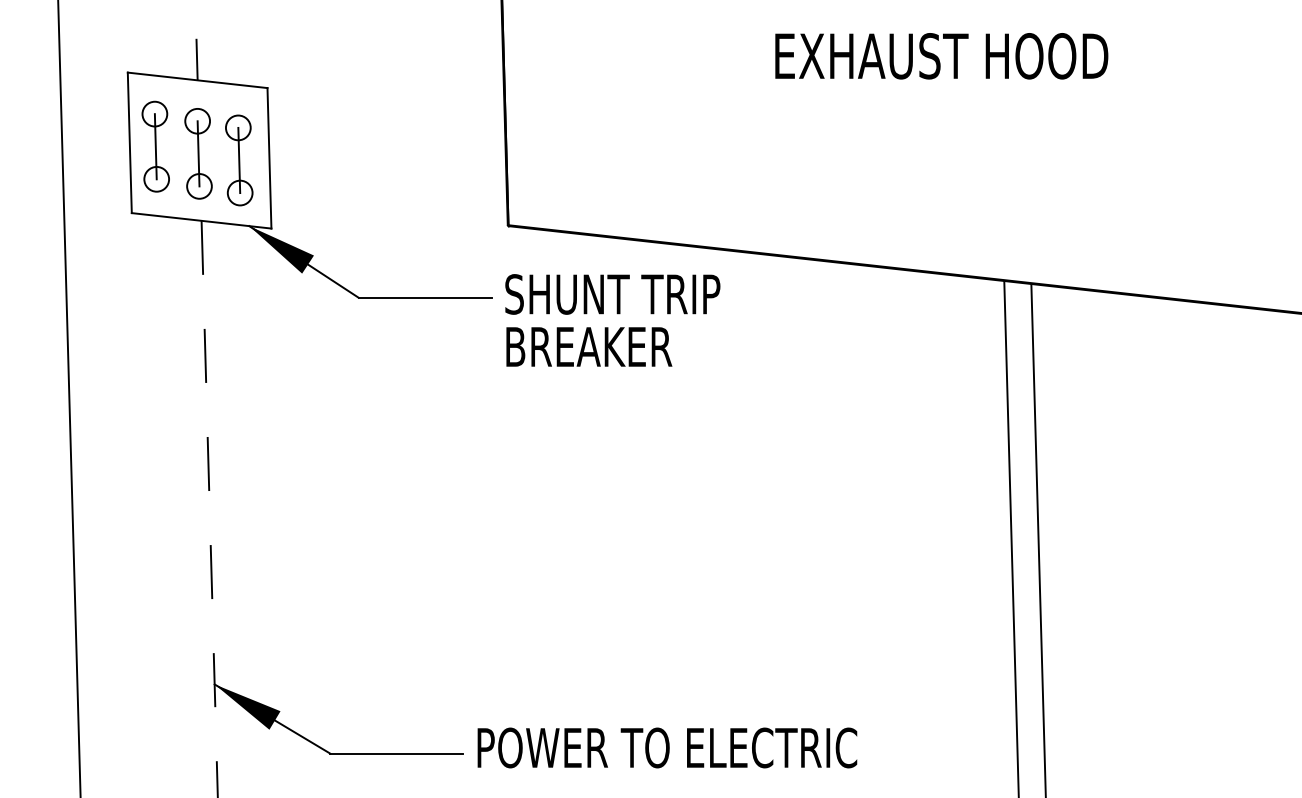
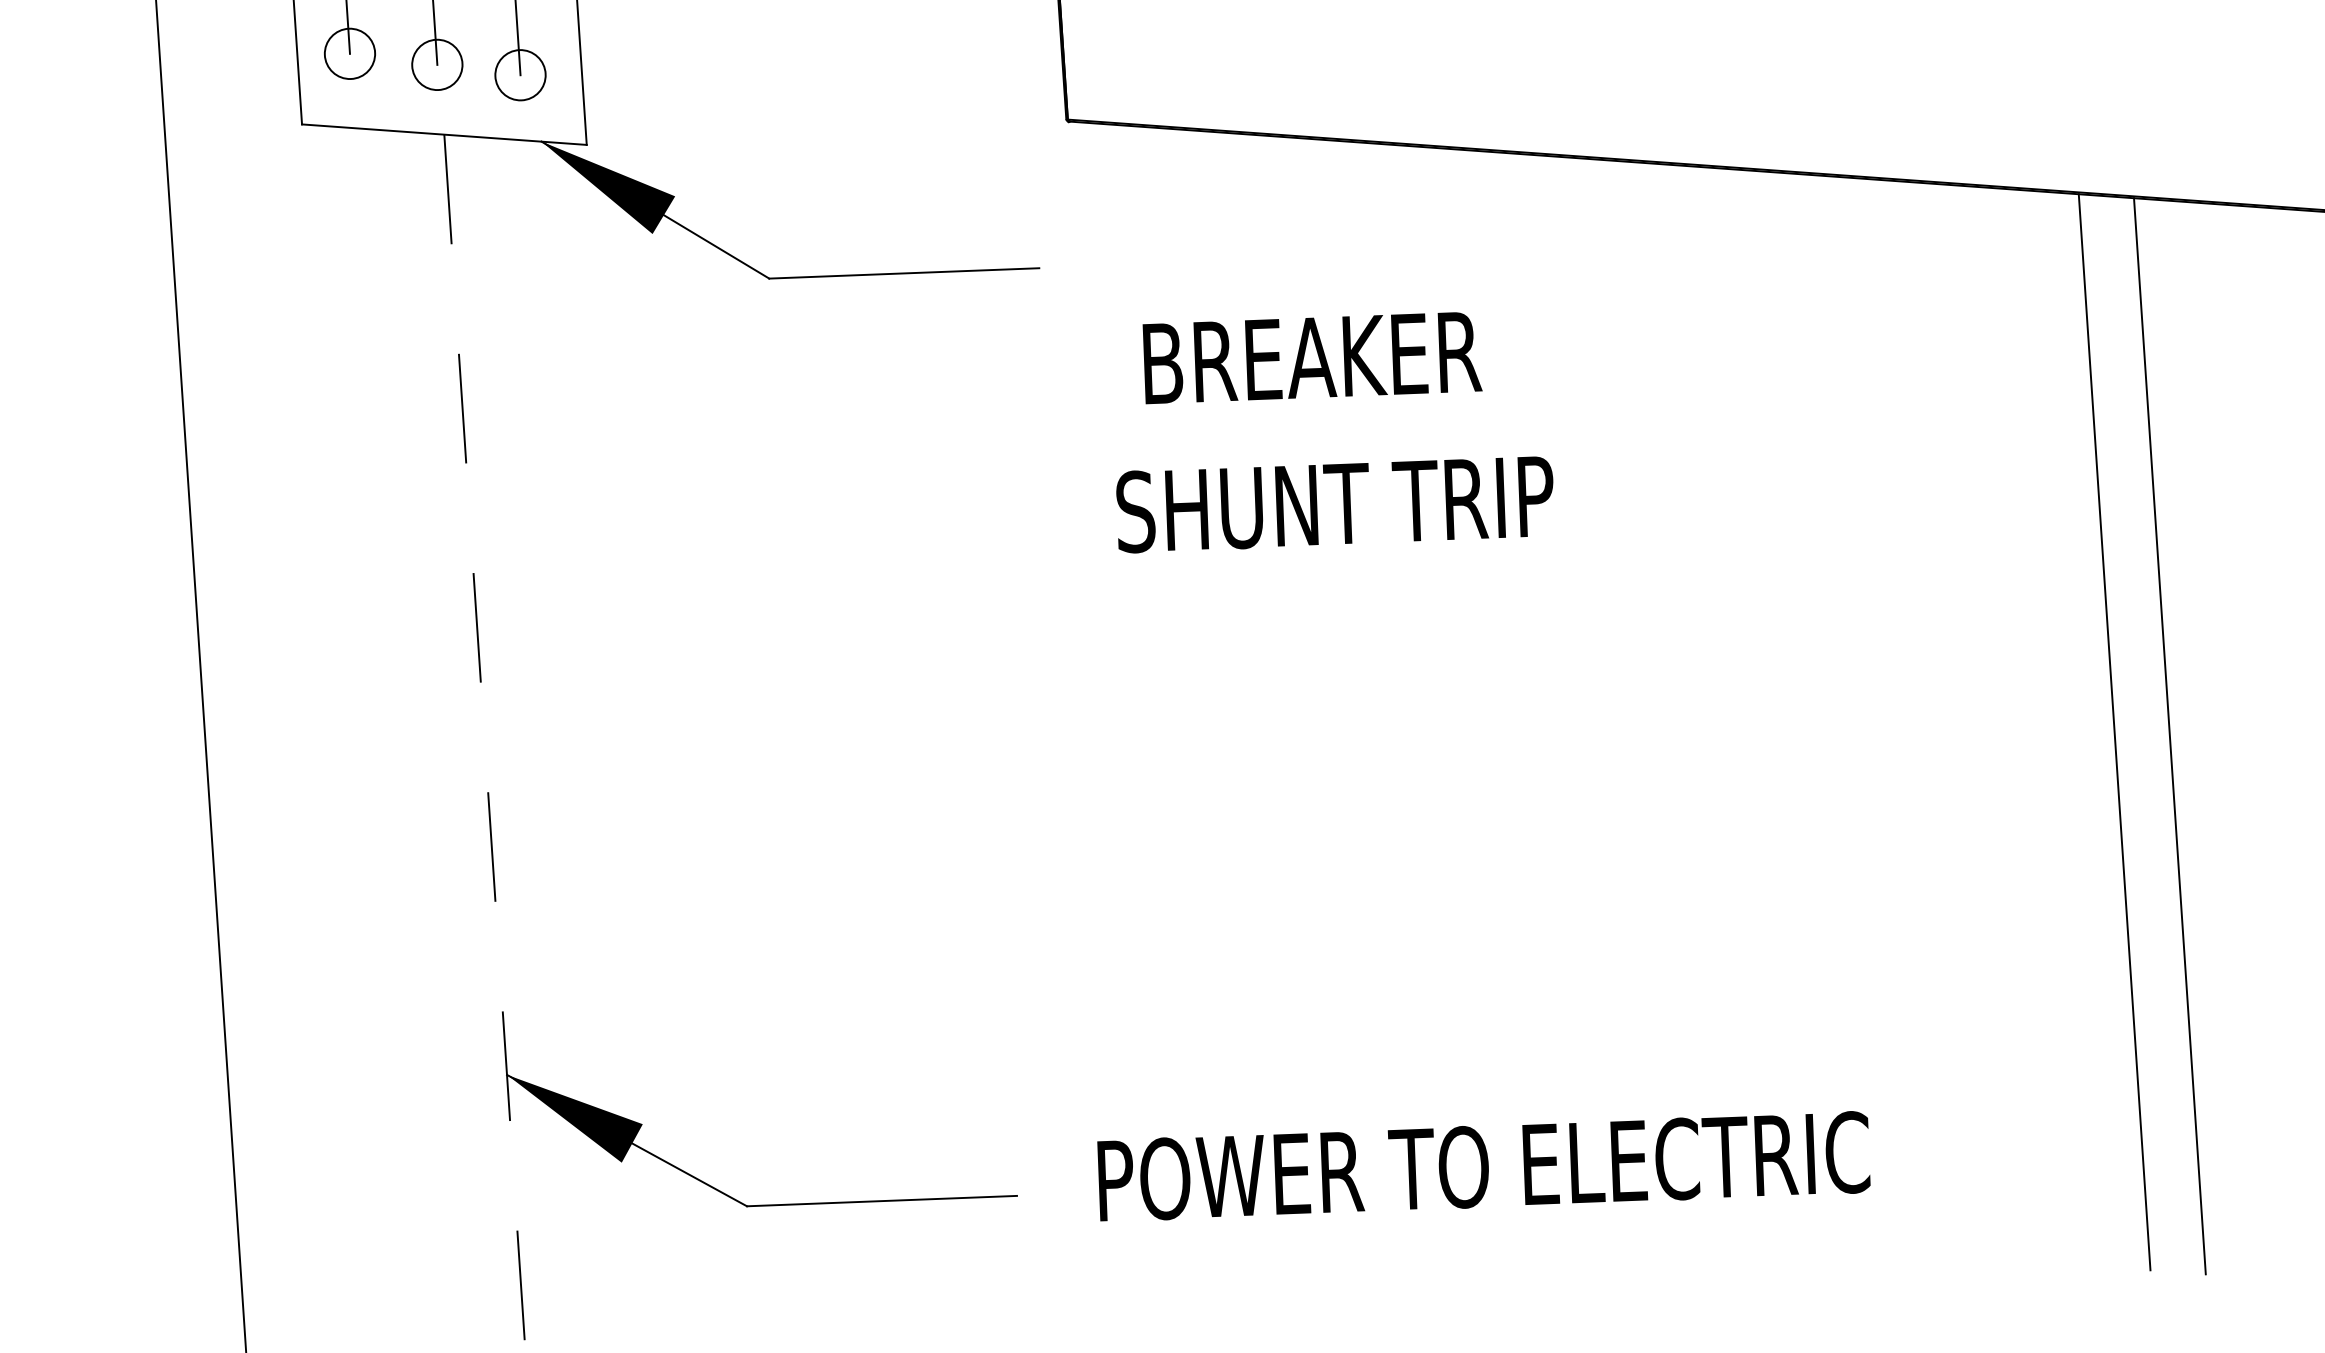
text: (612, 294) -> (1334, 504), moved
text: (589, 346) -> (1312, 356), moved
text: (667, 747) -> (1484, 1165), moved

